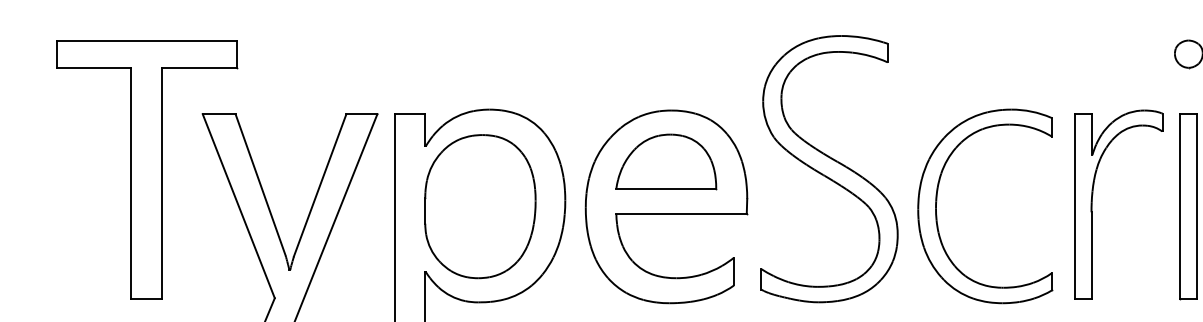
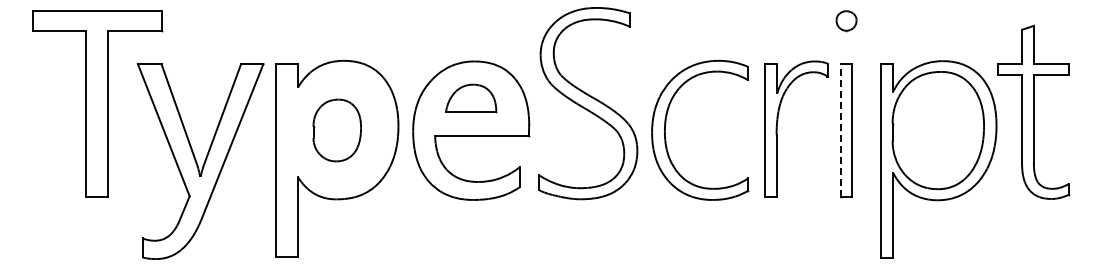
part: (666, 162) -> (471, 98), size x0.7
line: (1180, 205) -> (840, 129), solid -> dashed
part: (479, 206) -> (336, 130), size x0.6

